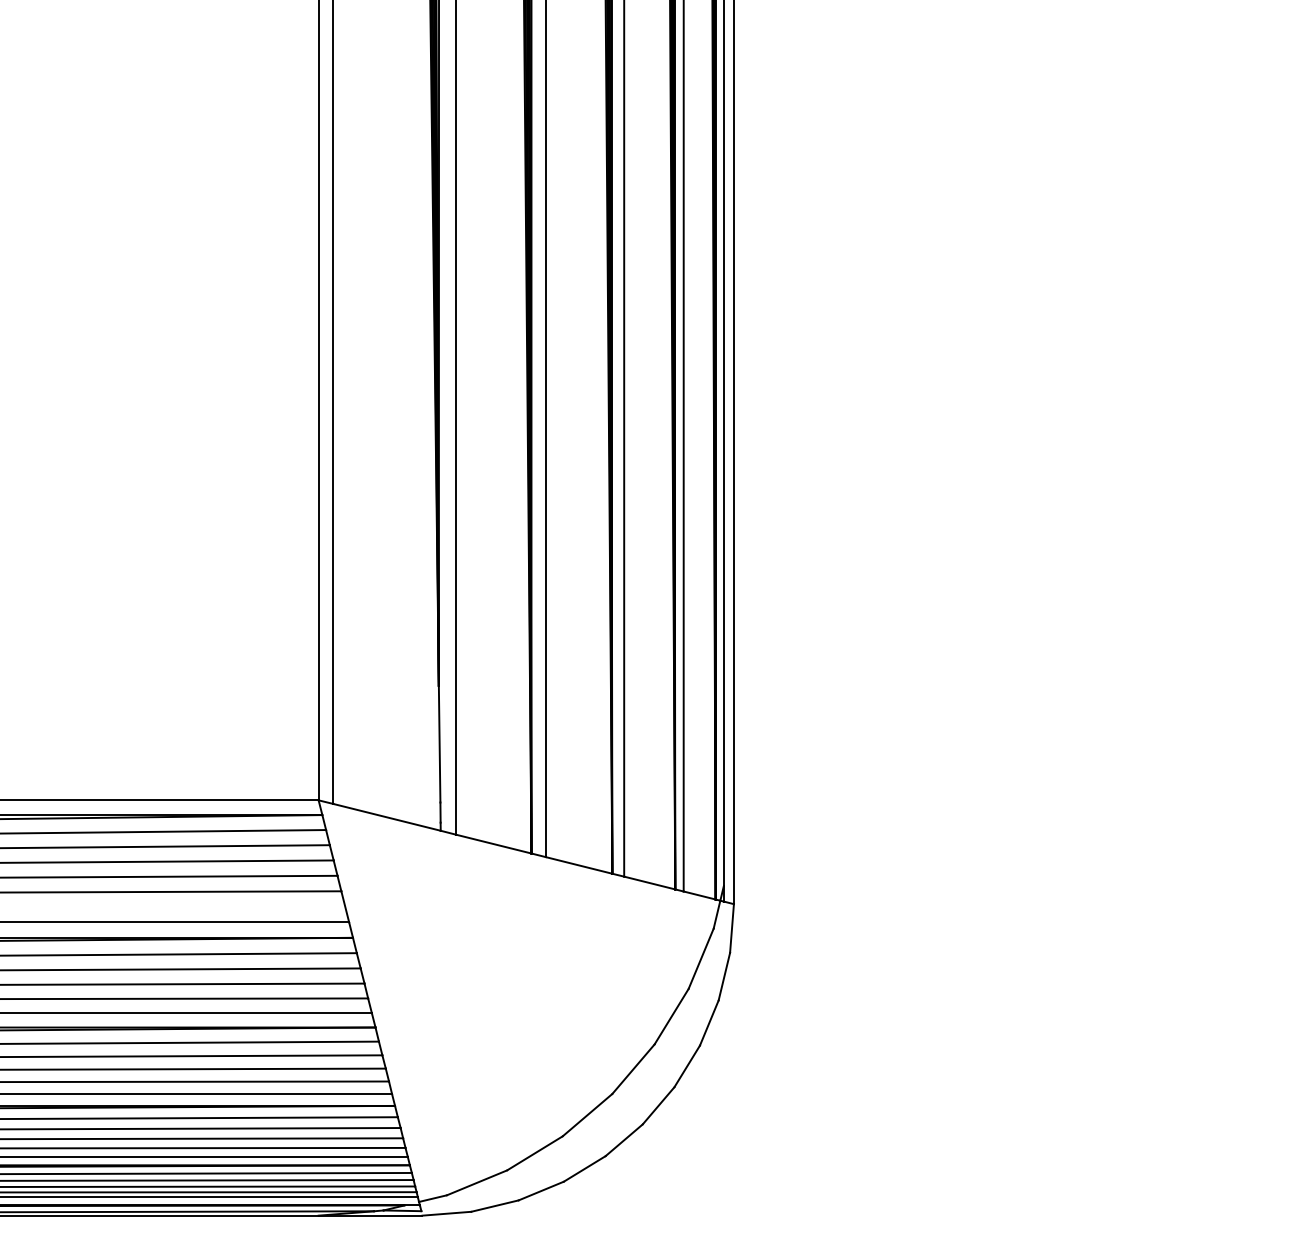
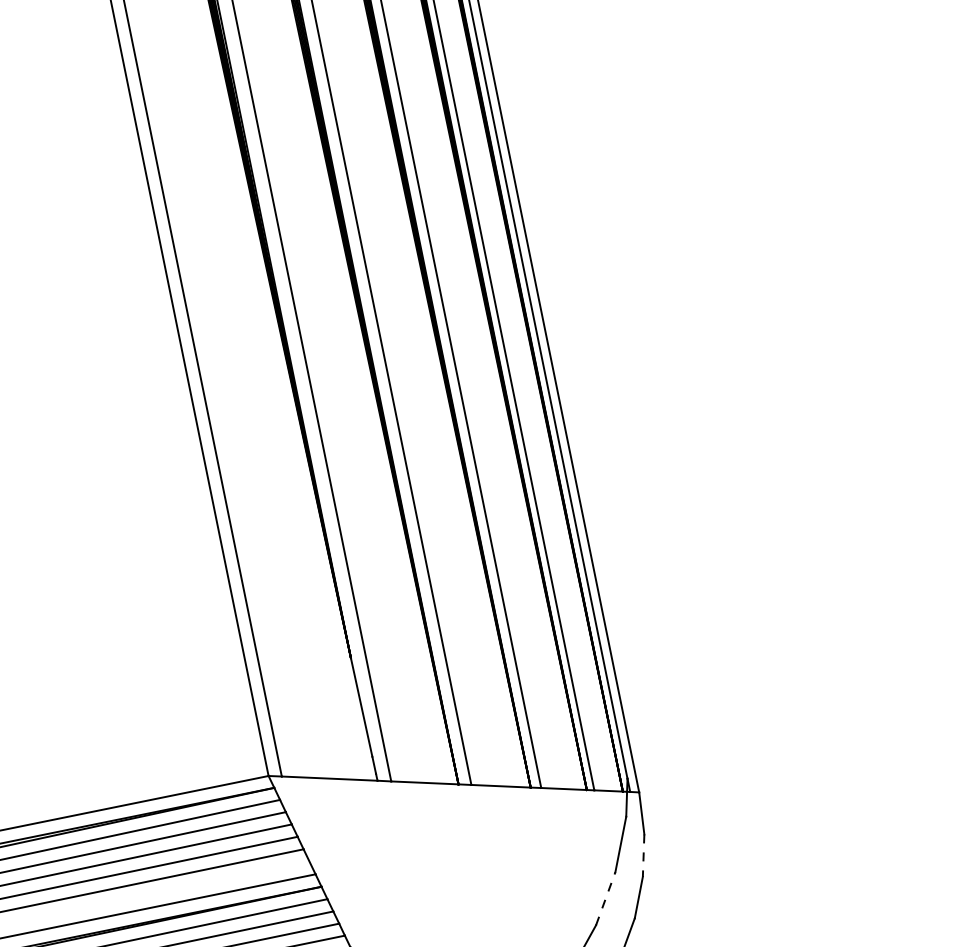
line: (724, 977) -> (643, 856), solid -> dashed
line: (671, 1016) -> (605, 898), solid -> dashed

